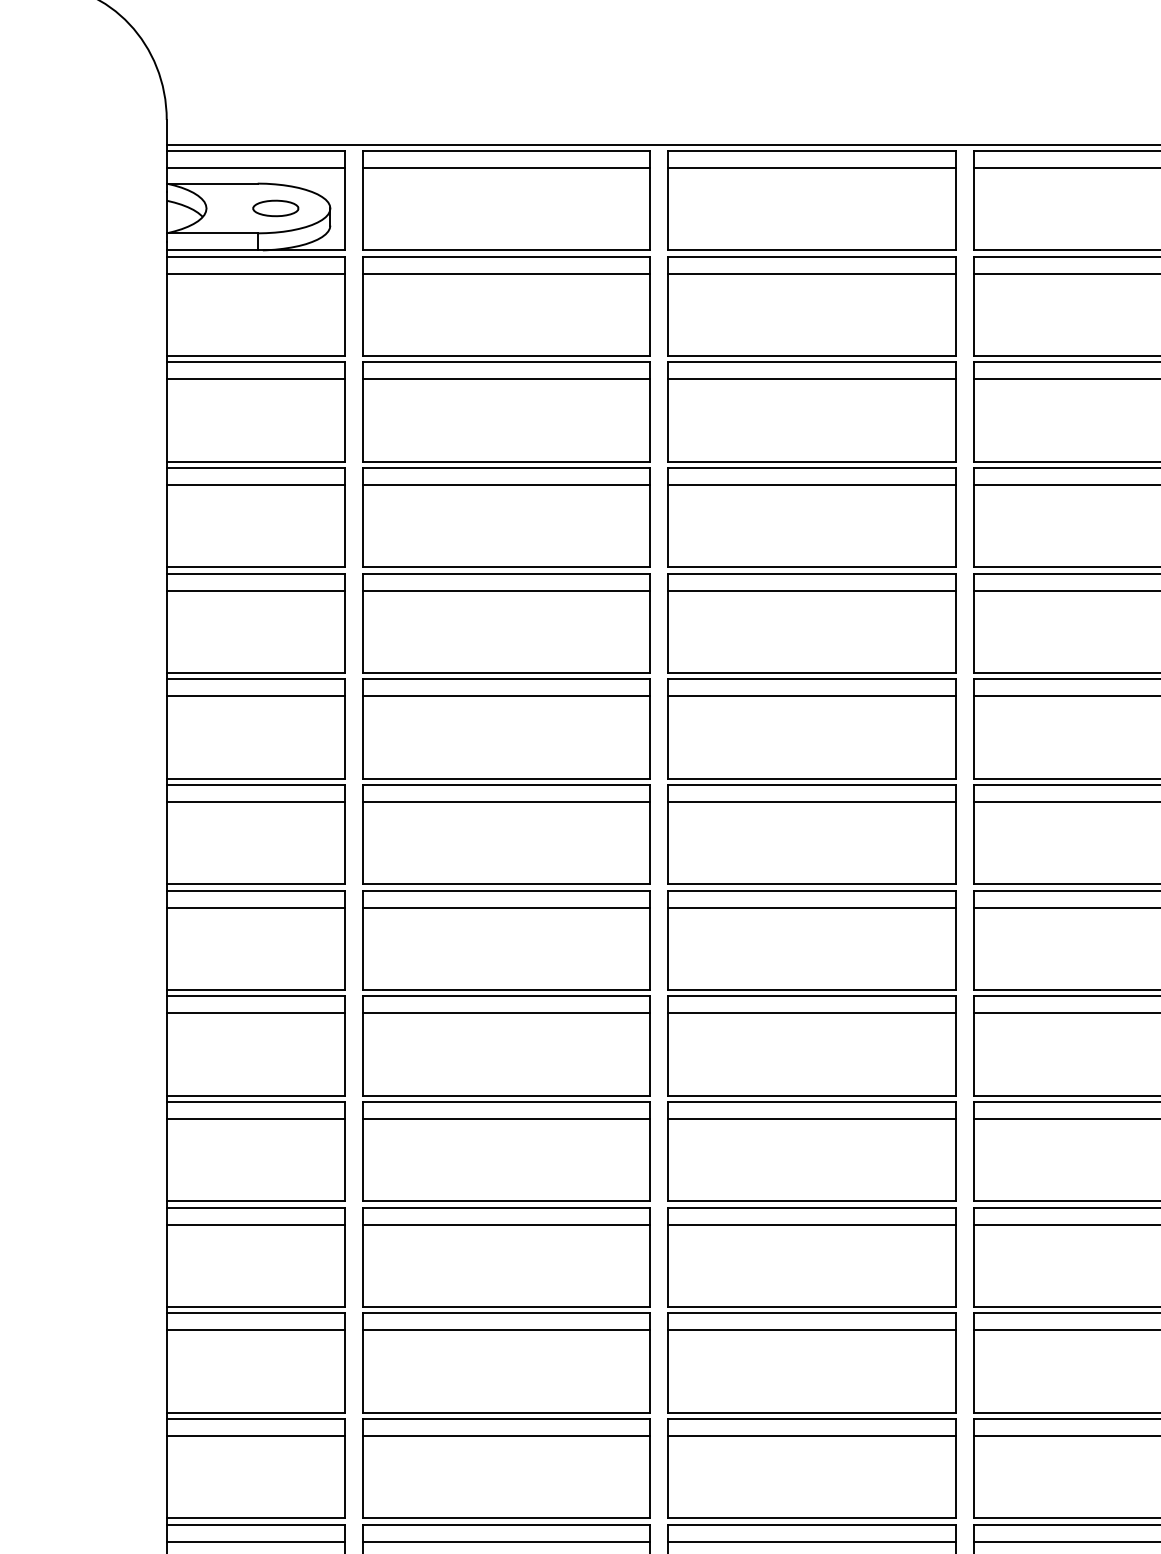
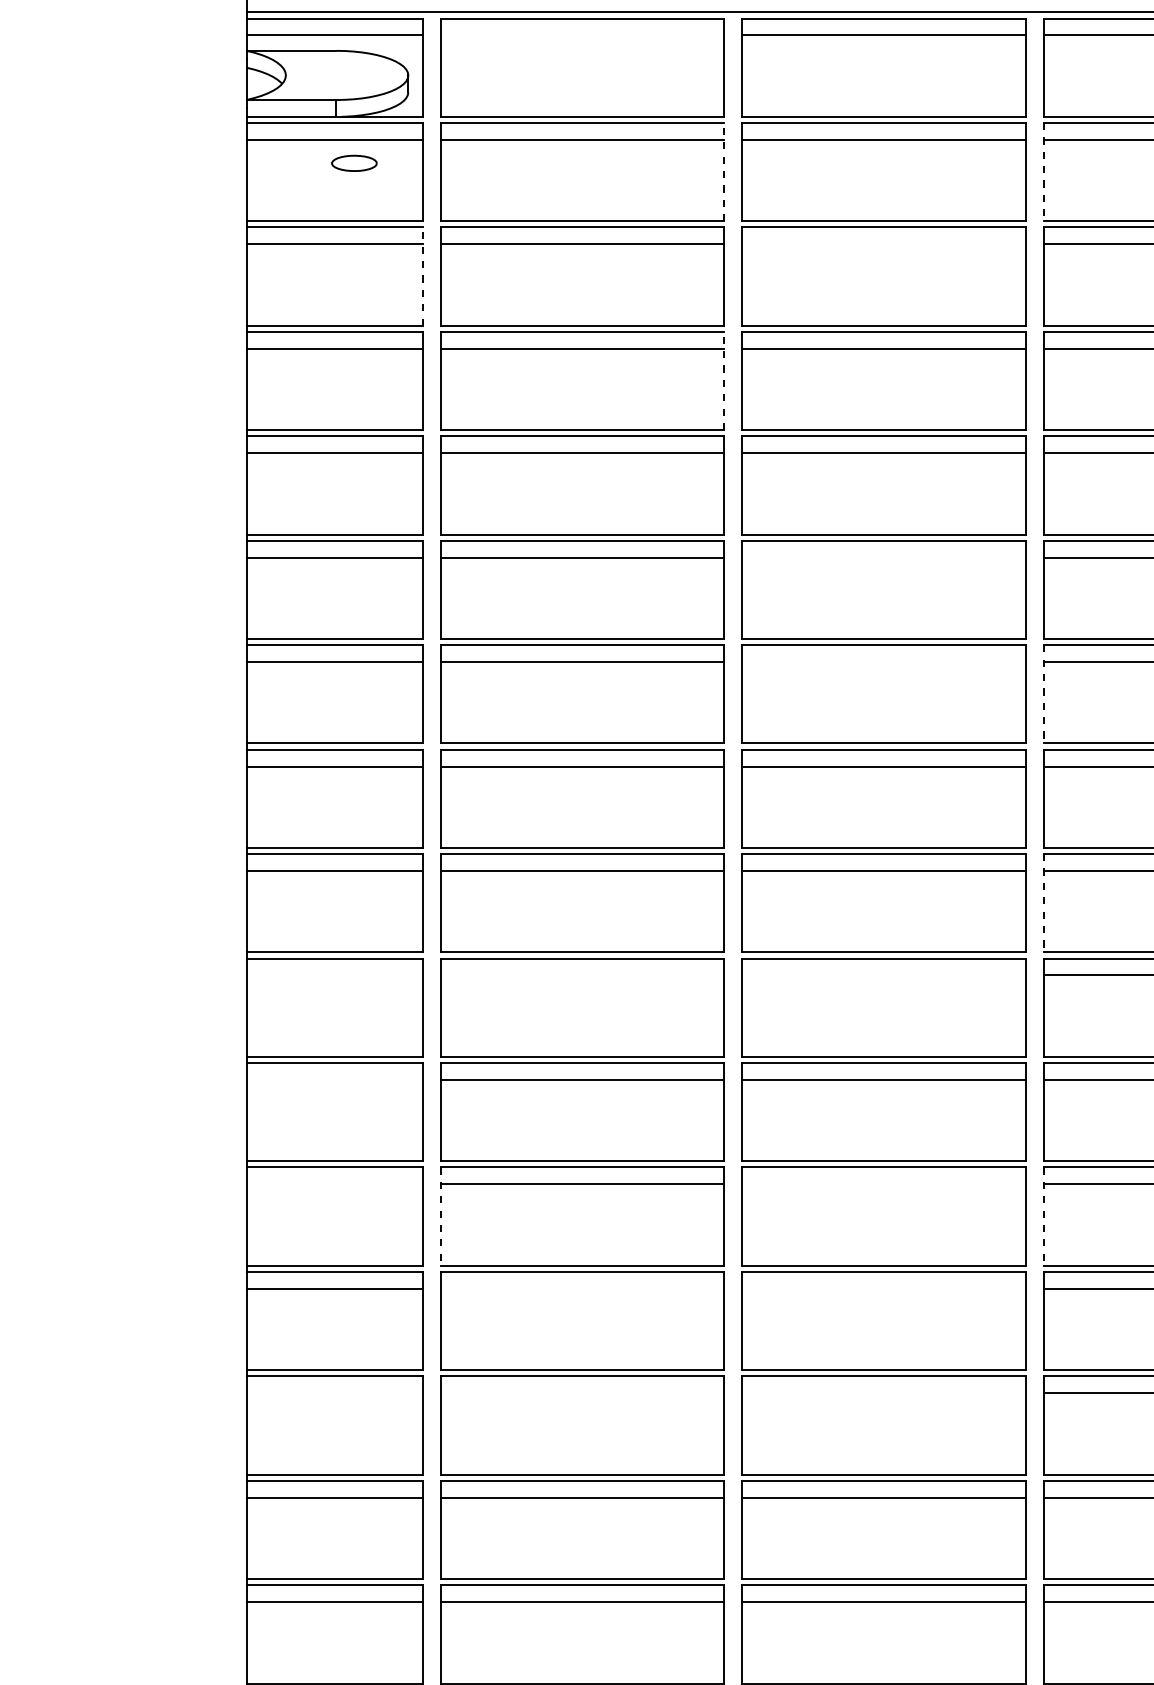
line: (506, 168) -> (582, 35), removed
part: (275, 207) -> (354, 162), moved
line: (650, 305) -> (724, 171), solid -> dashed
line: (973, 306) -> (1044, 172), solid -> dashed
line: (812, 379) -> (884, 244), removed
line: (344, 411) -> (422, 276), solid -> dashed
line: (650, 517) -> (724, 380), solid -> dashed
line: (812, 696) -> (884, 557), removed
line: (812, 802) -> (884, 662), removed
line: (973, 834) -> (1044, 694), solid -> dashed
line: (973, 1046) -> (1044, 903), solid -> dashed
line: (255, 1119) -> (334, 975), removed
line: (506, 1119) -> (582, 975), removed
line: (812, 1119) -> (884, 975), removed
line: (255, 1224) -> (334, 1079), removed
line: (255, 1330) -> (334, 1184), removed
line: (812, 1330) -> (884, 1184), removed
line: (362, 1363) -> (440, 1217), solid -> dashed
line: (973, 1363) -> (1044, 1217), solid -> dashed
line: (506, 1435) -> (582, 1288), removed
line: (812, 1435) -> (884, 1288), removed
line: (255, 1541) -> (334, 1393), removed
line: (506, 1541) -> (582, 1393), removed
line: (812, 1541) -> (884, 1393), removed

